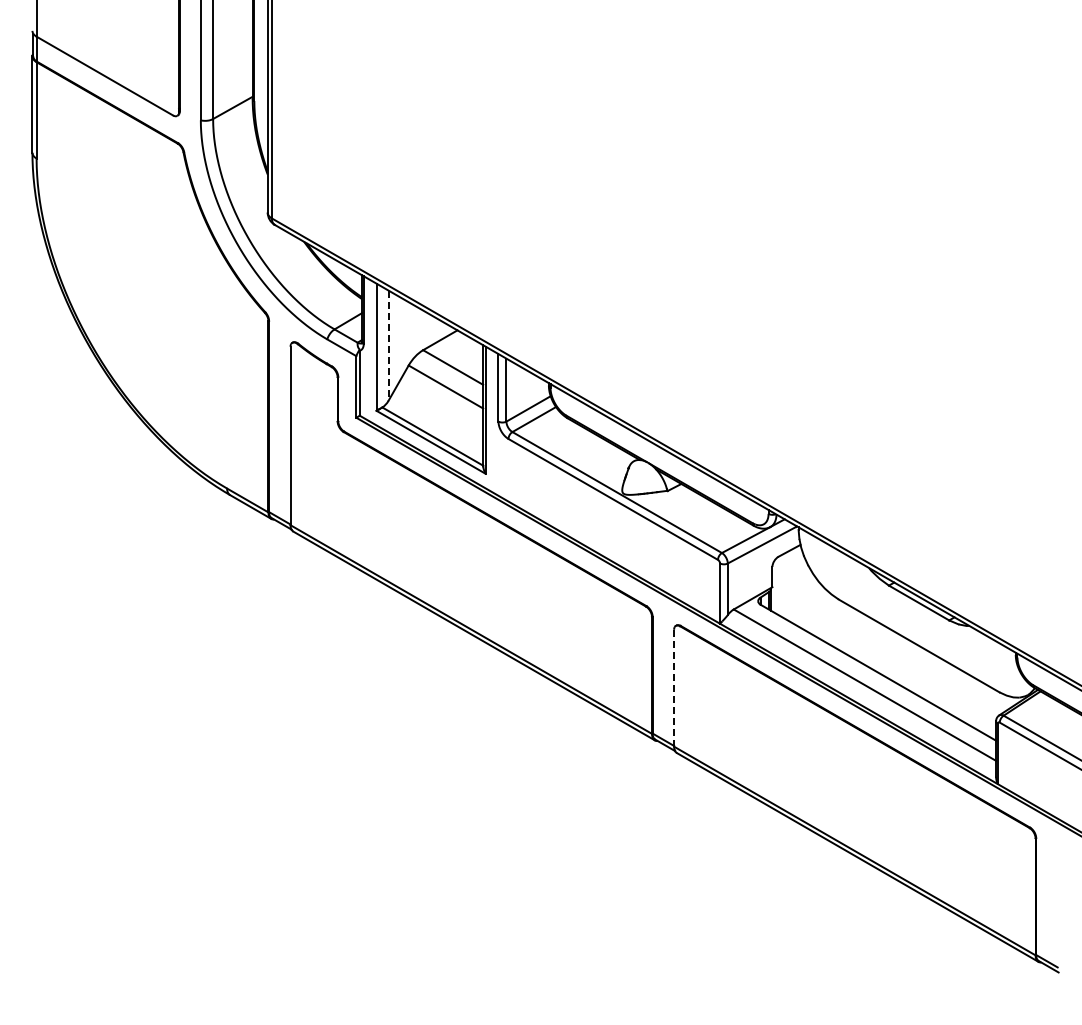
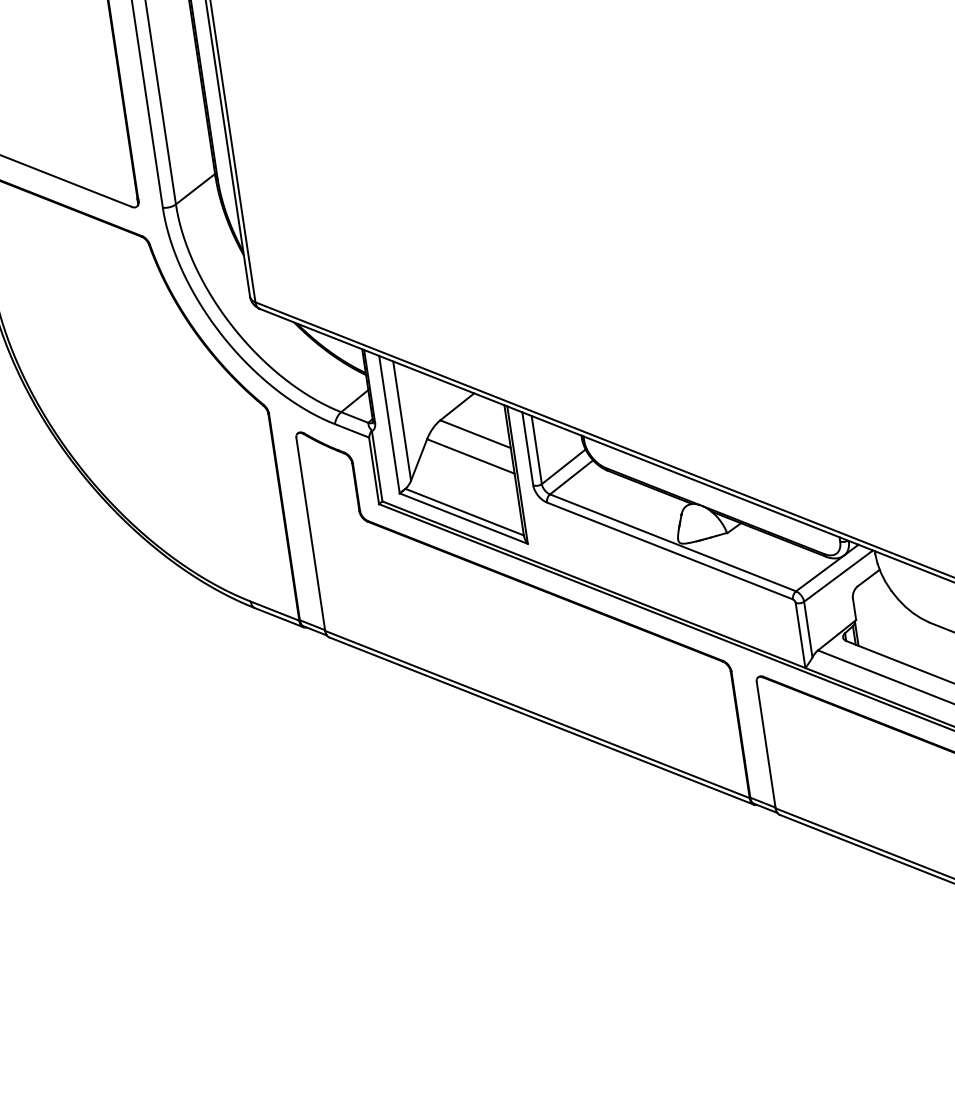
line: (388, 346) -> (402, 421), dashed -> solid
line: (674, 687) -> (766, 744), dashed -> solid

